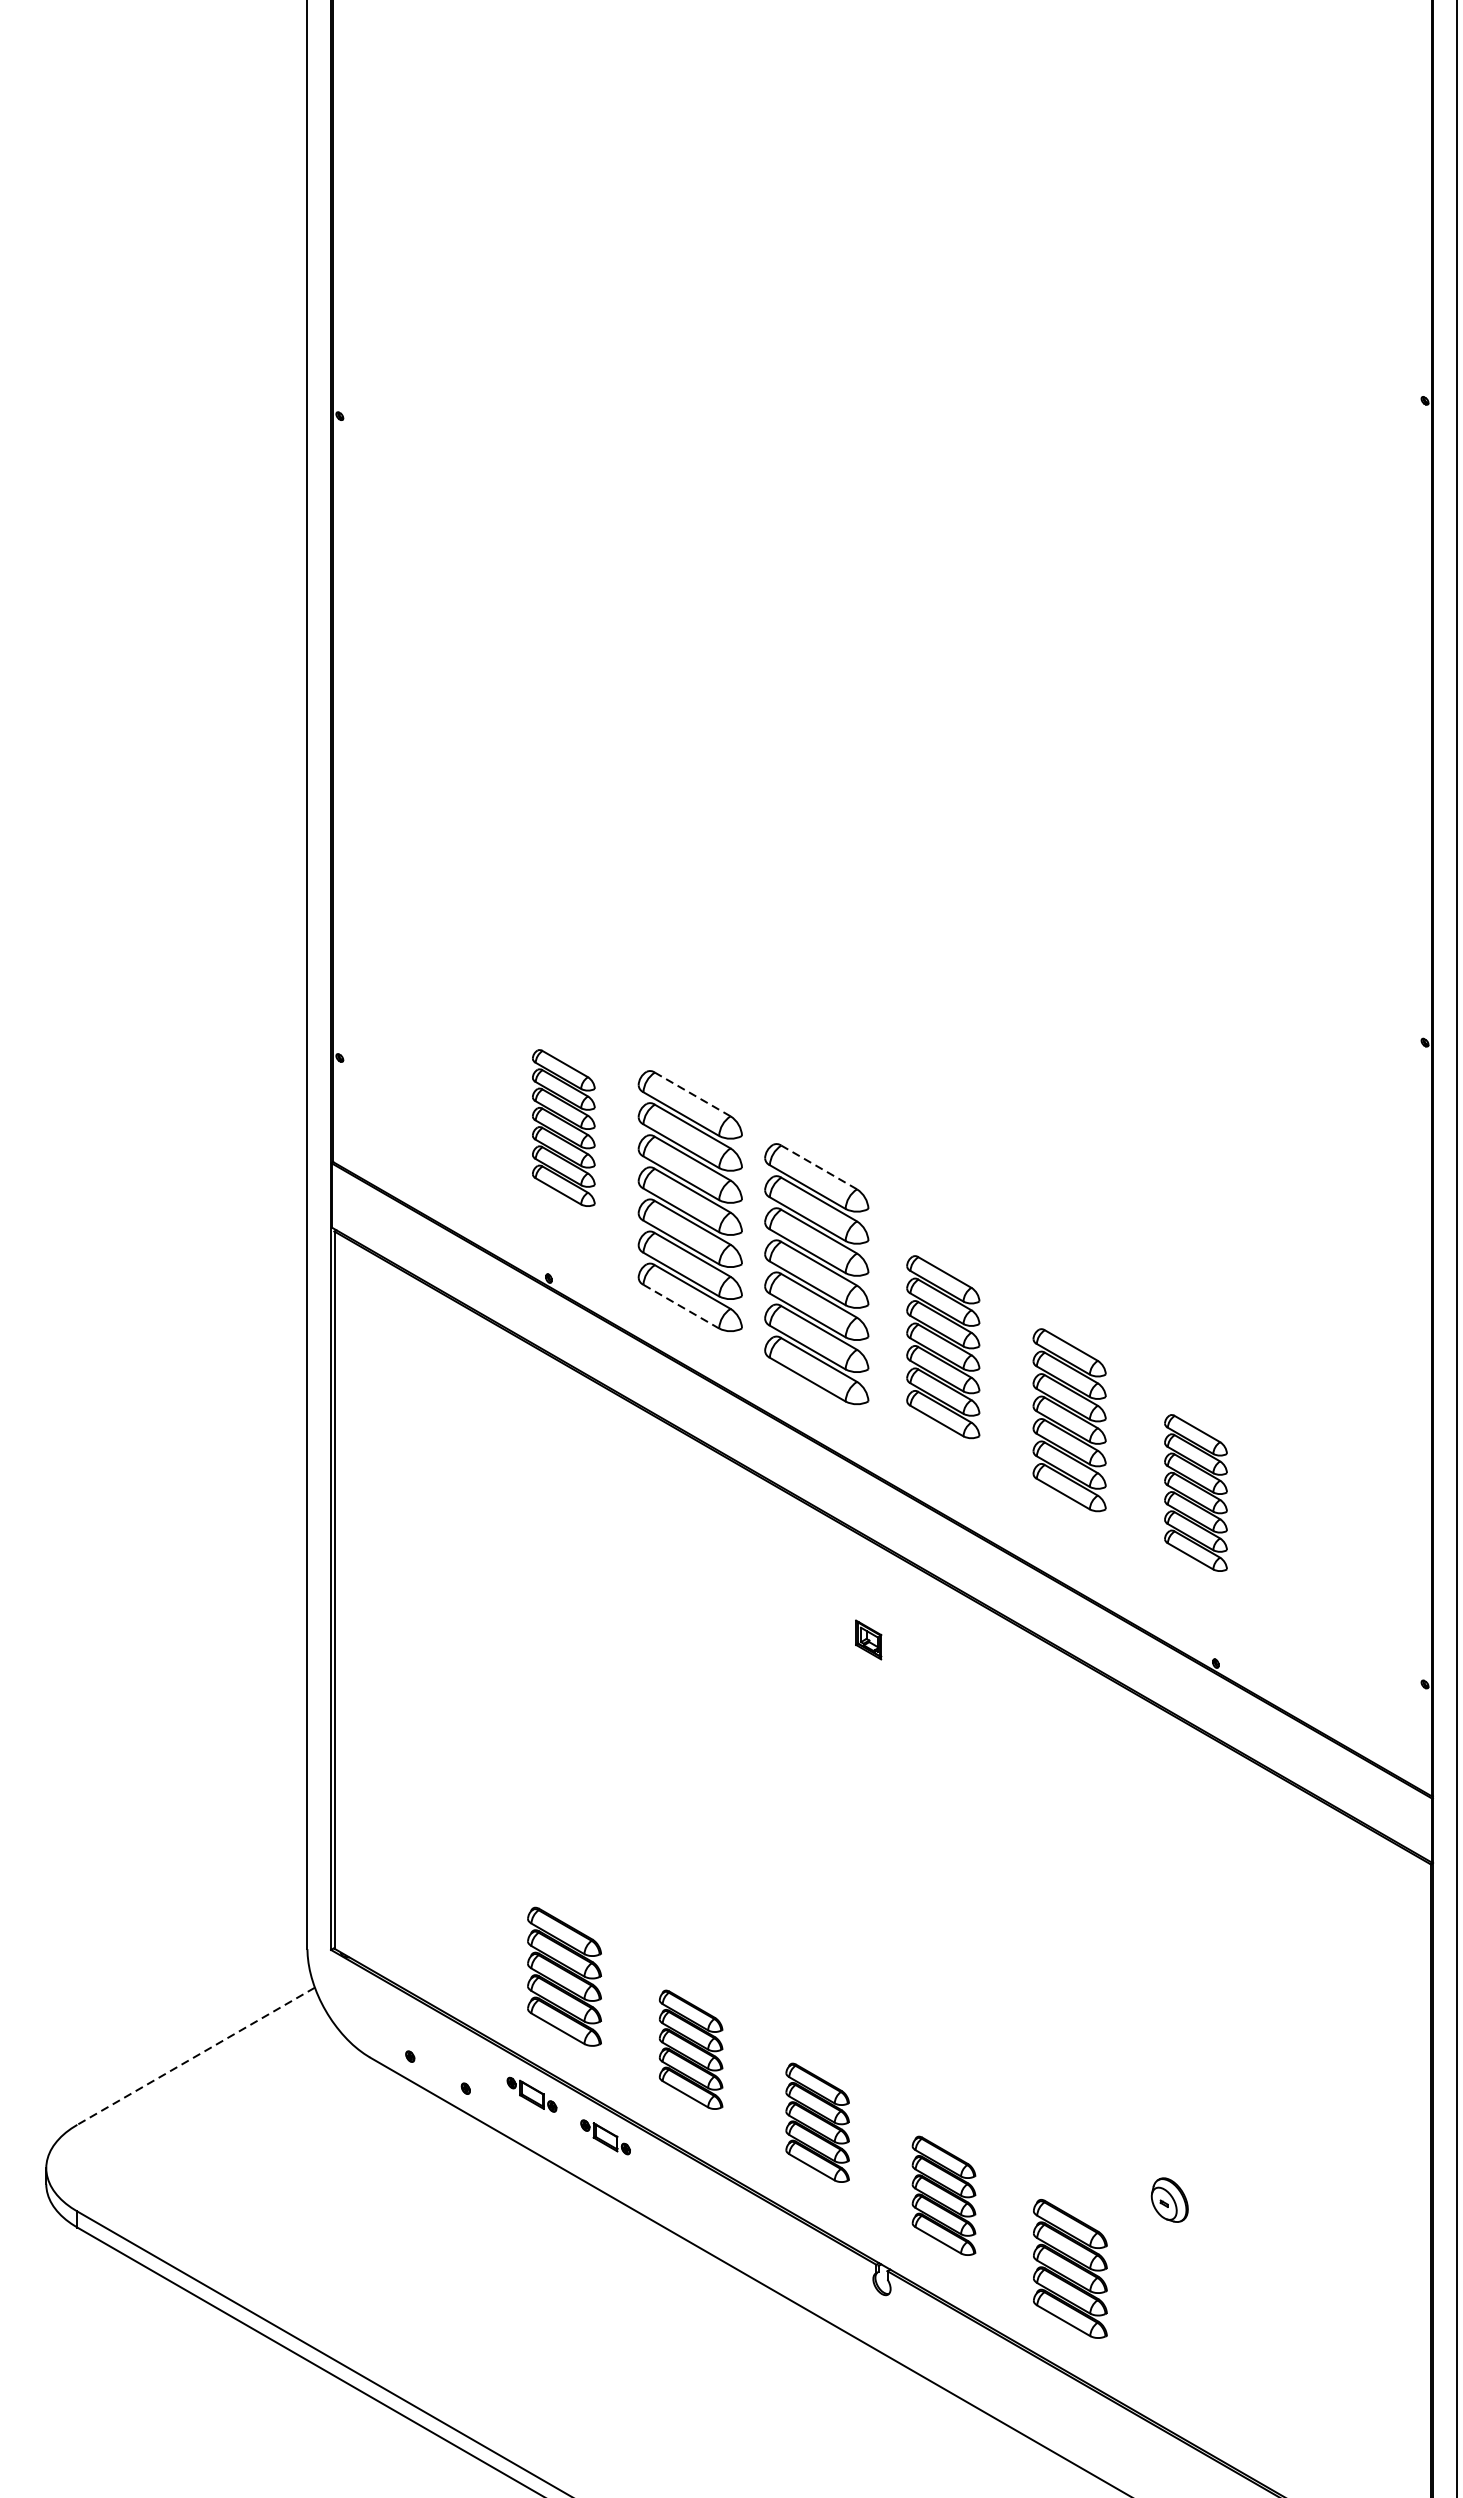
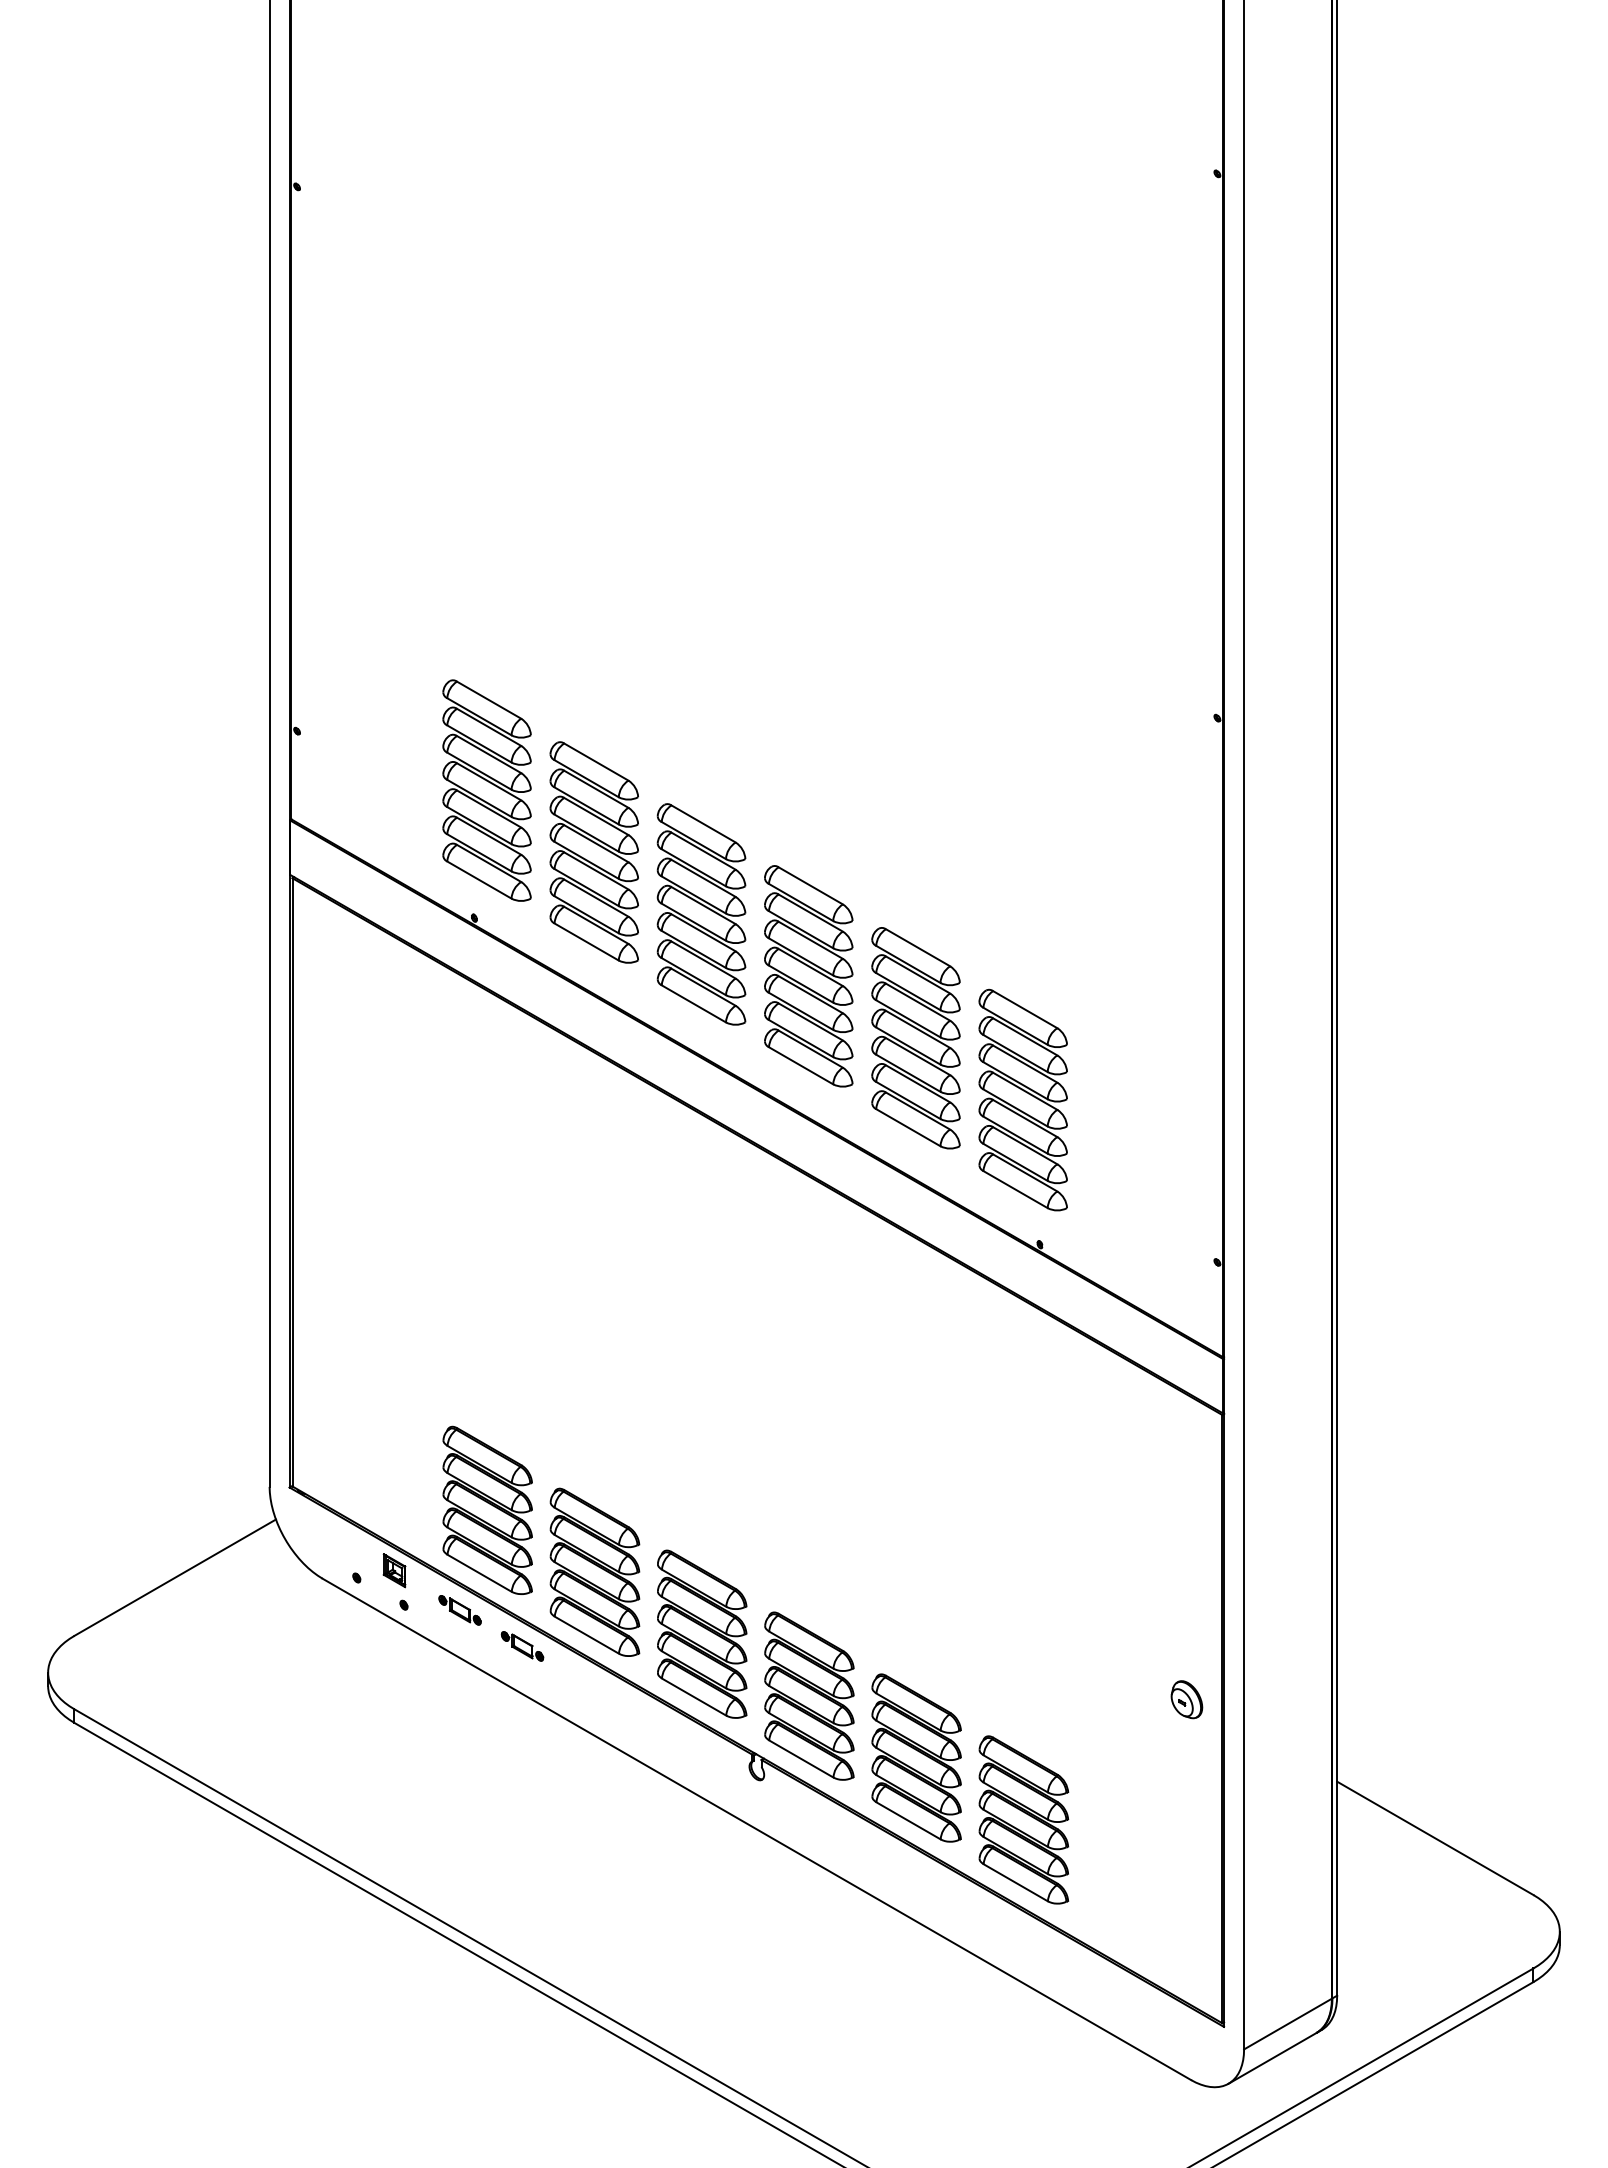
line: (691, 1093) -> (595, 761), dashed -> solid
part: (563, 1128) -> (486, 790), size x1.67
line: (819, 1166) -> (703, 823), dashed -> solid
line: (682, 1307) -> (587, 942), dashed -> solid
part: (942, 1347) -> (808, 976), size x1.43
part: (1069, 1420) -> (915, 1038), size x1.43
part: (1195, 1492) -> (1022, 1099), size x1.67
part: (868, 1639) -> (394, 1570), moved
part: (564, 1975) -> (487, 1509), size x1.43
part: (690, 2048) -> (594, 1571), size x1.67
line: (195, 2056) -> (174, 1577), dashed -> solid
part: (817, 2122) -> (702, 1633), size x1.67
part: (944, 2195) -> (809, 1695), size x1.67
part: (1169, 2199) -> (1186, 1699), moved
part: (1070, 2268) -> (916, 1757), size x1.43
part: (1196, 2341) -> (1023, 1819), added

